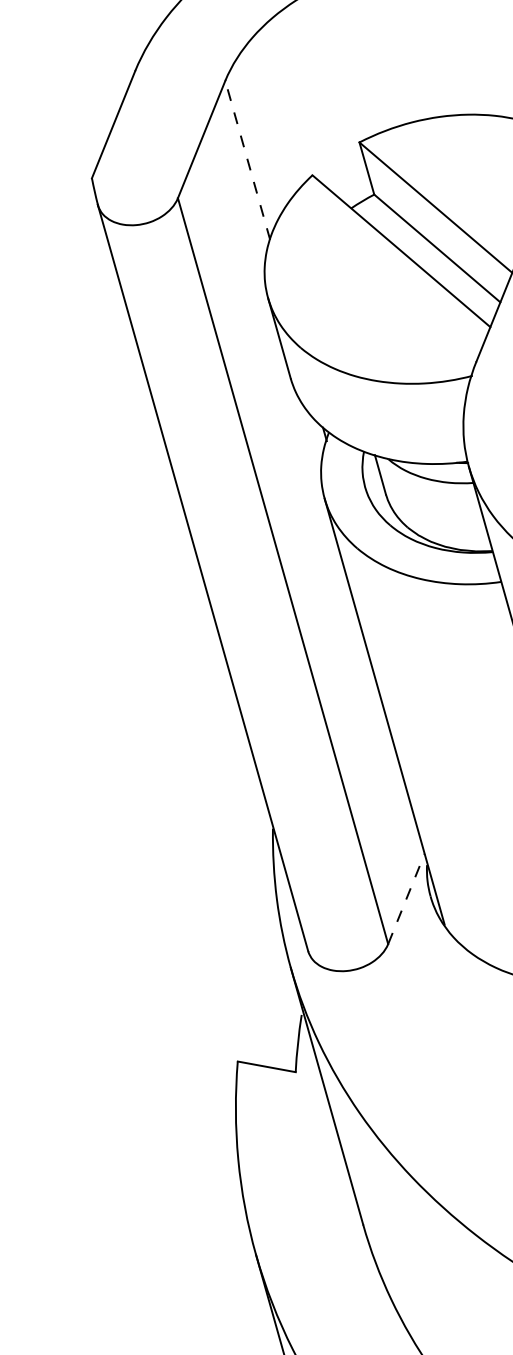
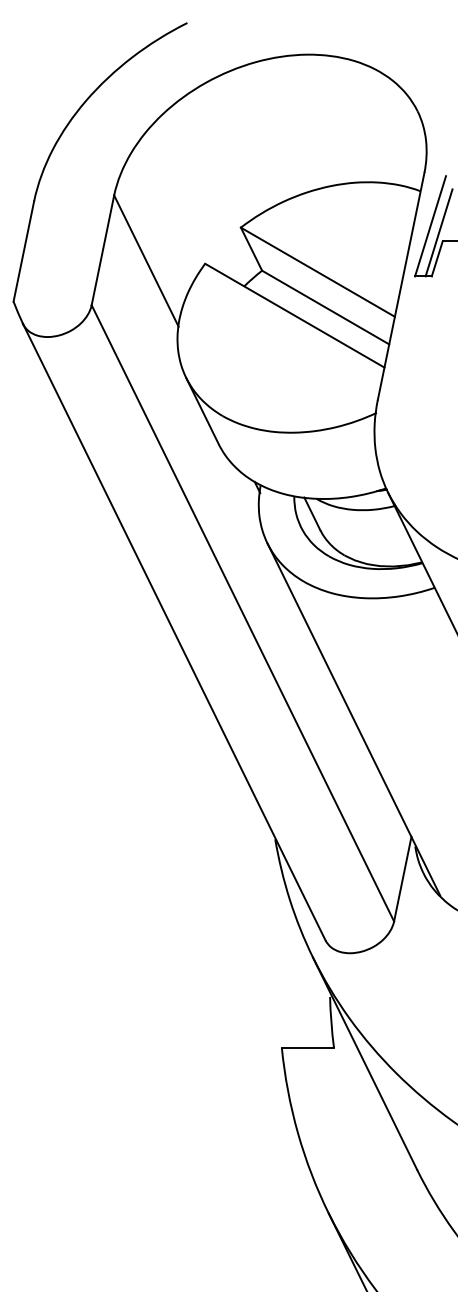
line: (247, 159) -> (146, 260), dashed -> solid
line: (406, 898) -> (402, 878), dashed -> solid

